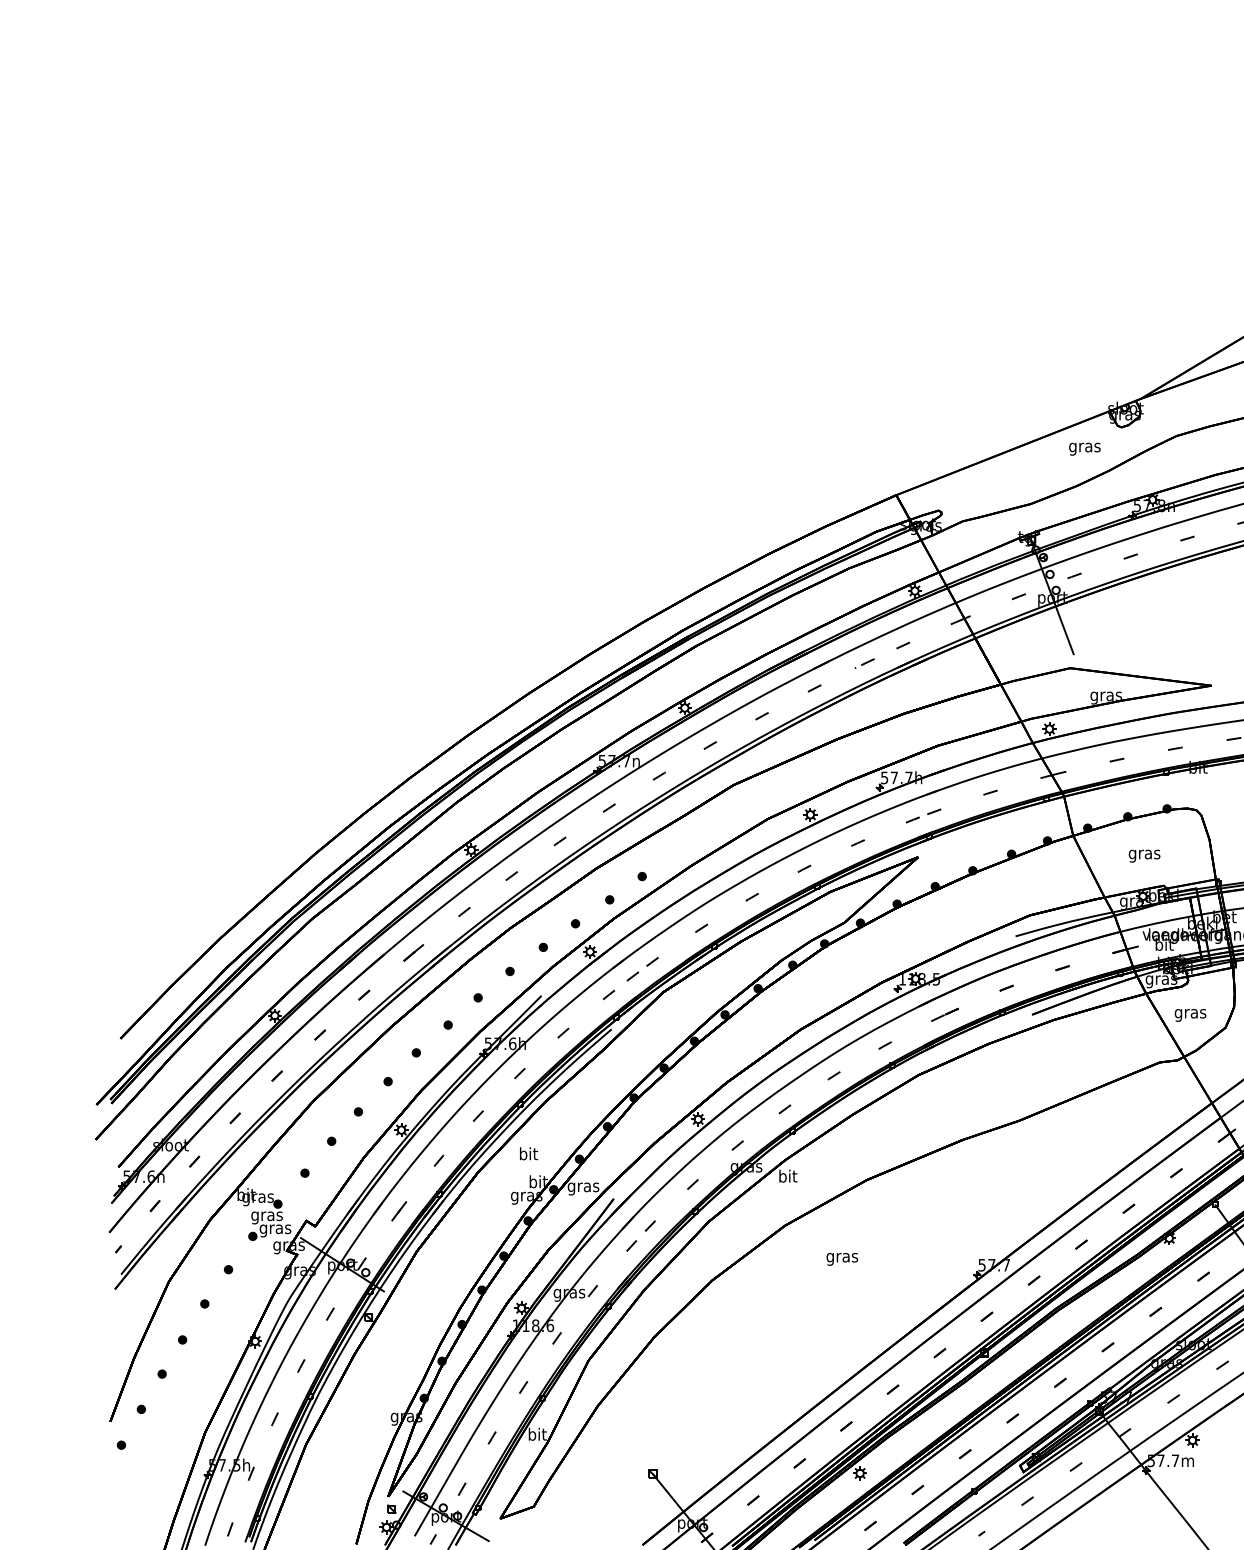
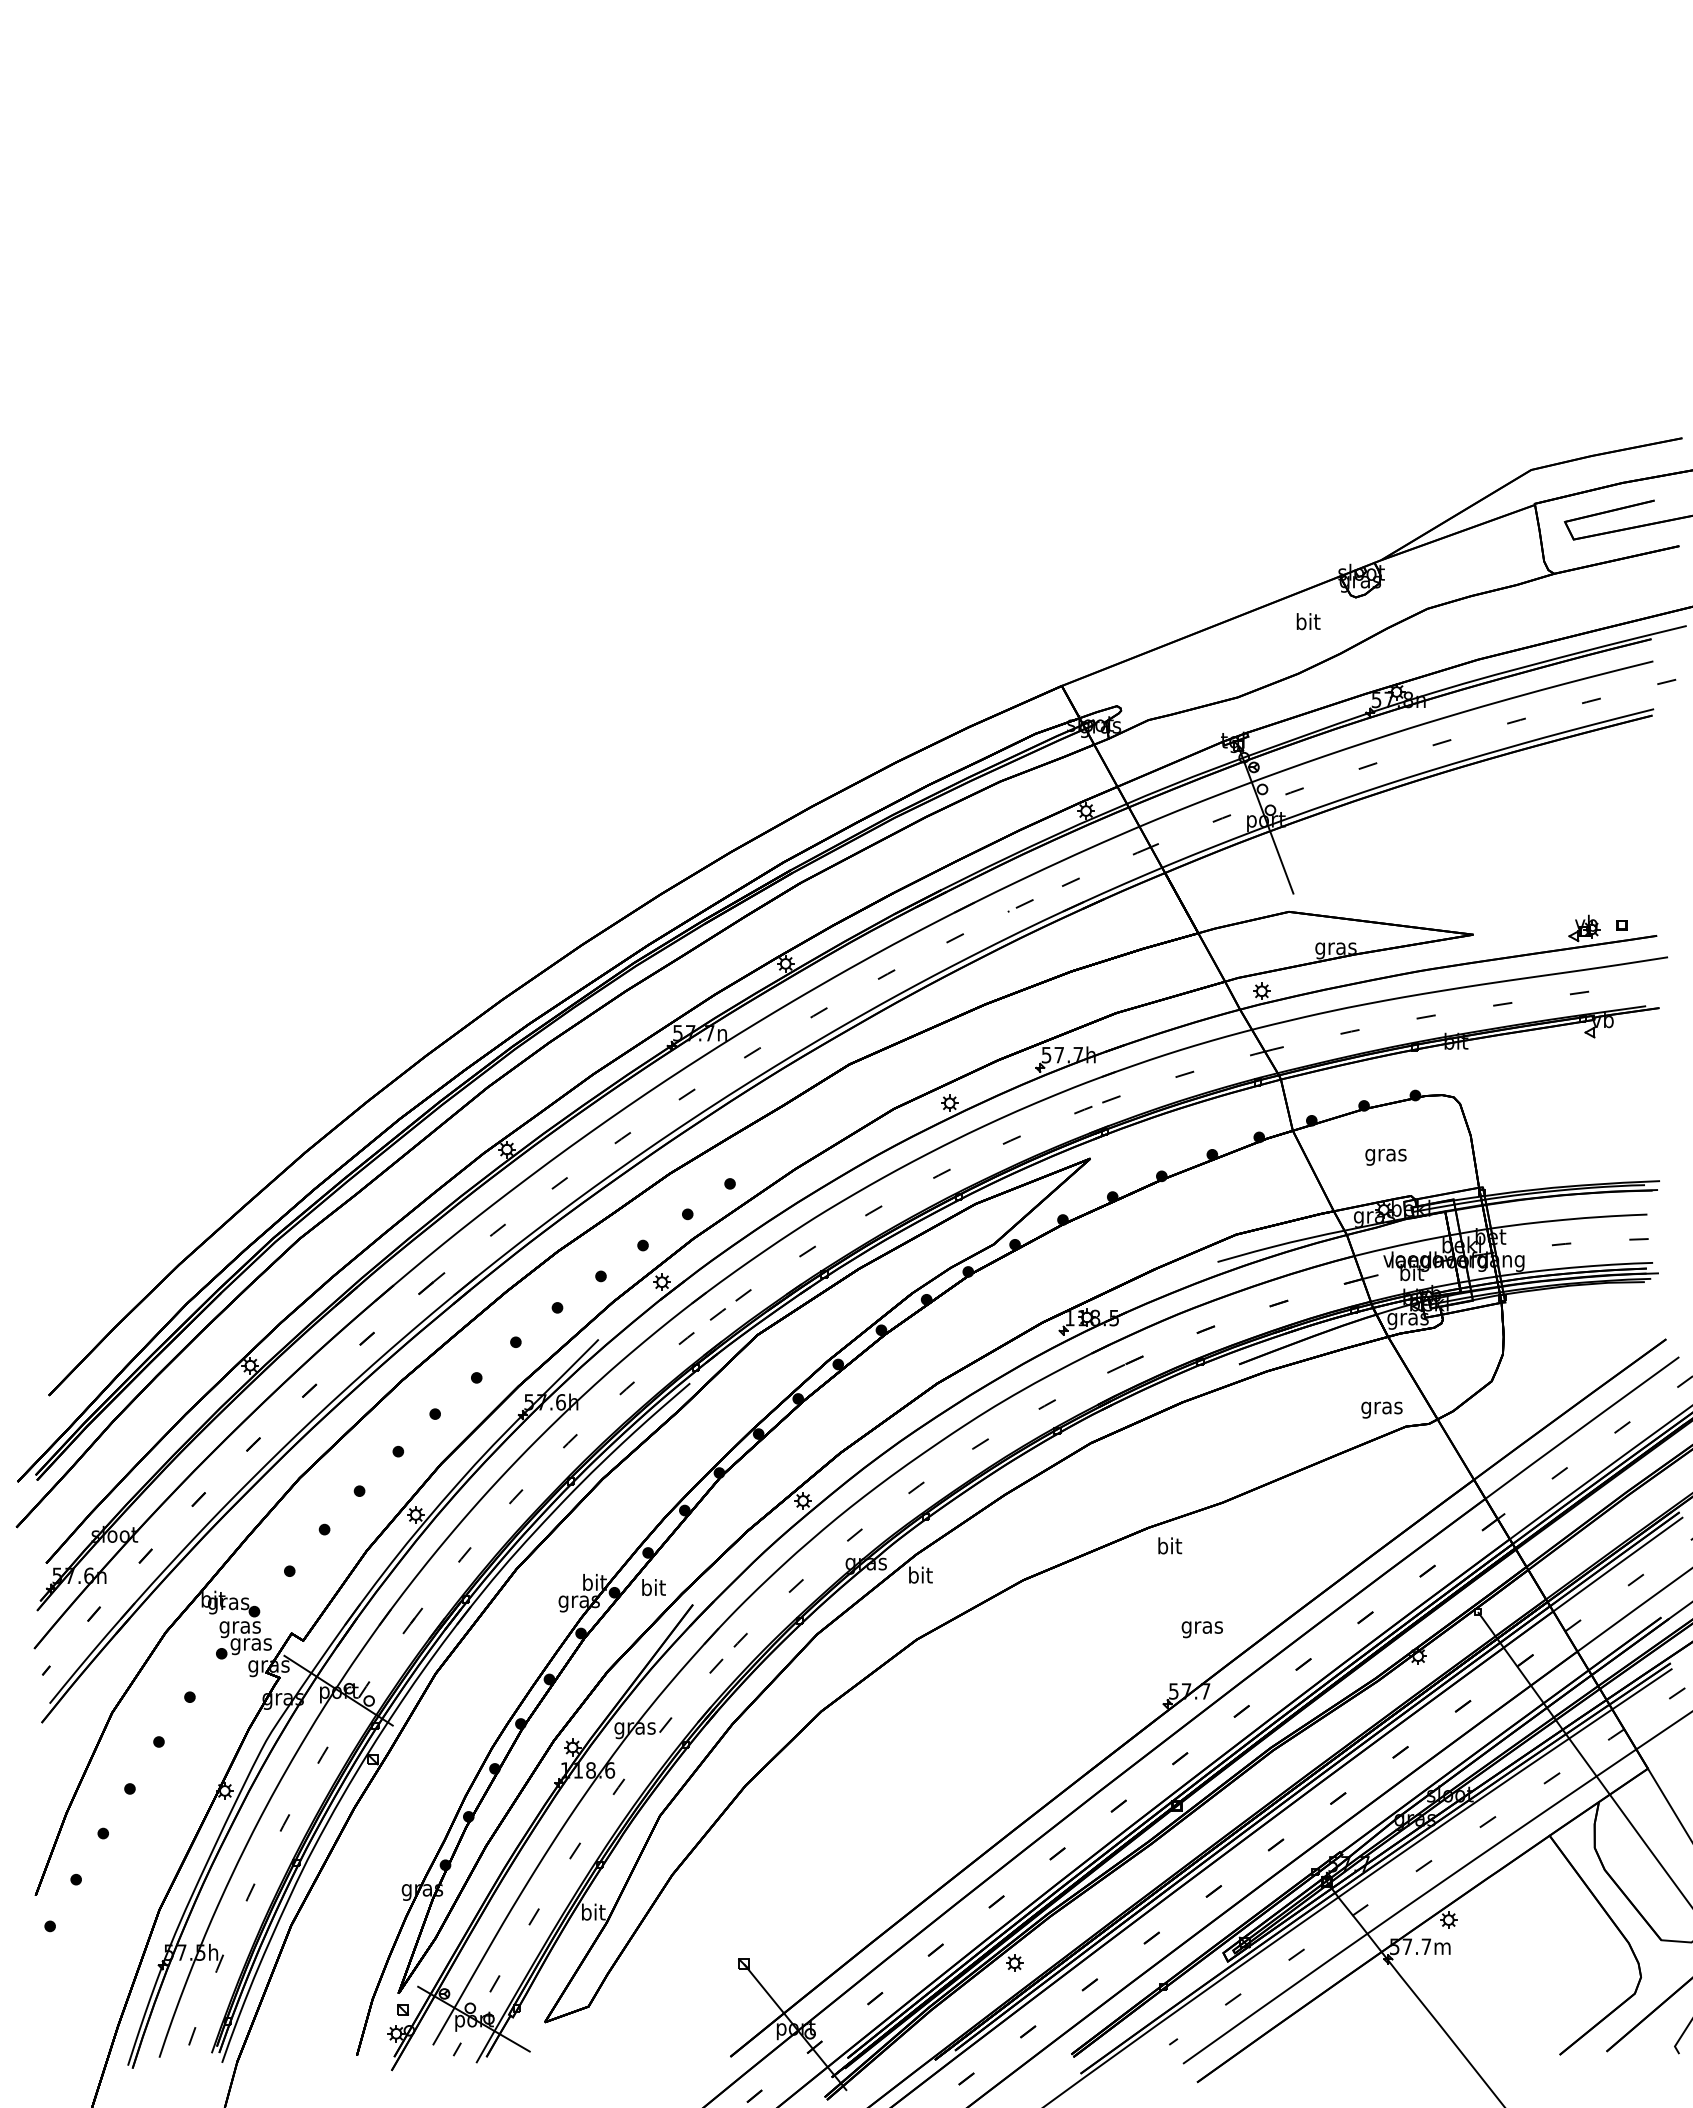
text: (1084, 447) -> (1307, 623), gras -> bit
text: (1190, 1014) -> (1381, 1409), moved
text: (529, 1153) -> (1170, 1545), moved
text: (583, 1187) -> (653, 1589), gras -> bit
text: (841, 1259) -> (1201, 1629), moved

